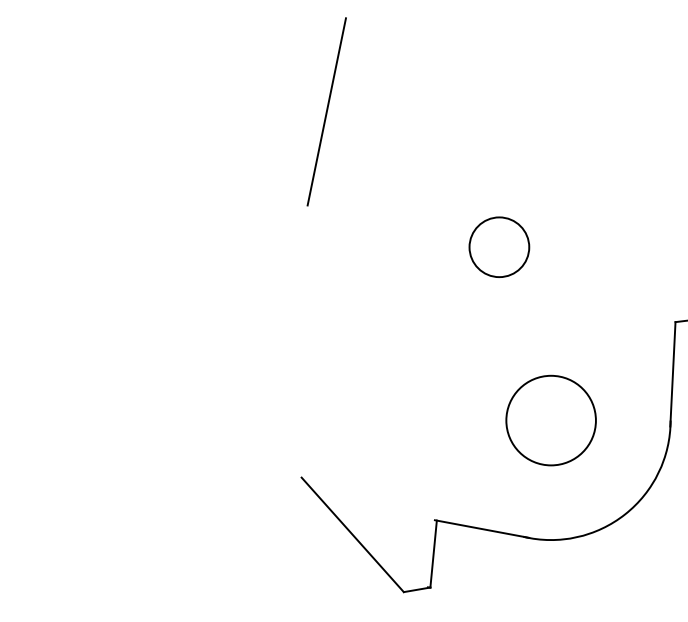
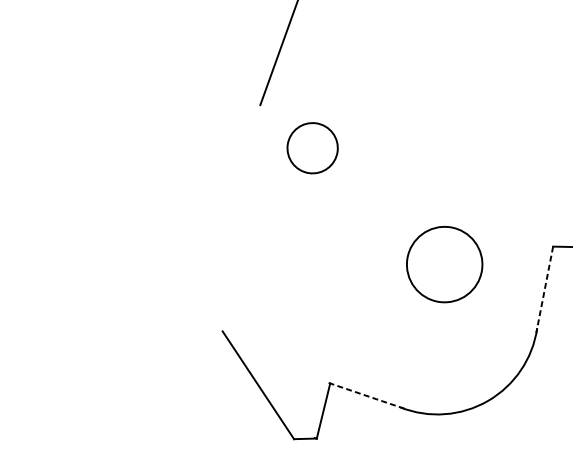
circle: (499, 246) -> (312, 147), moved
line: (672, 374) -> (544, 289), solid -> dashed
circle: (550, 420) -> (444, 264), moved
line: (482, 529) -> (367, 396), solid -> dashed

